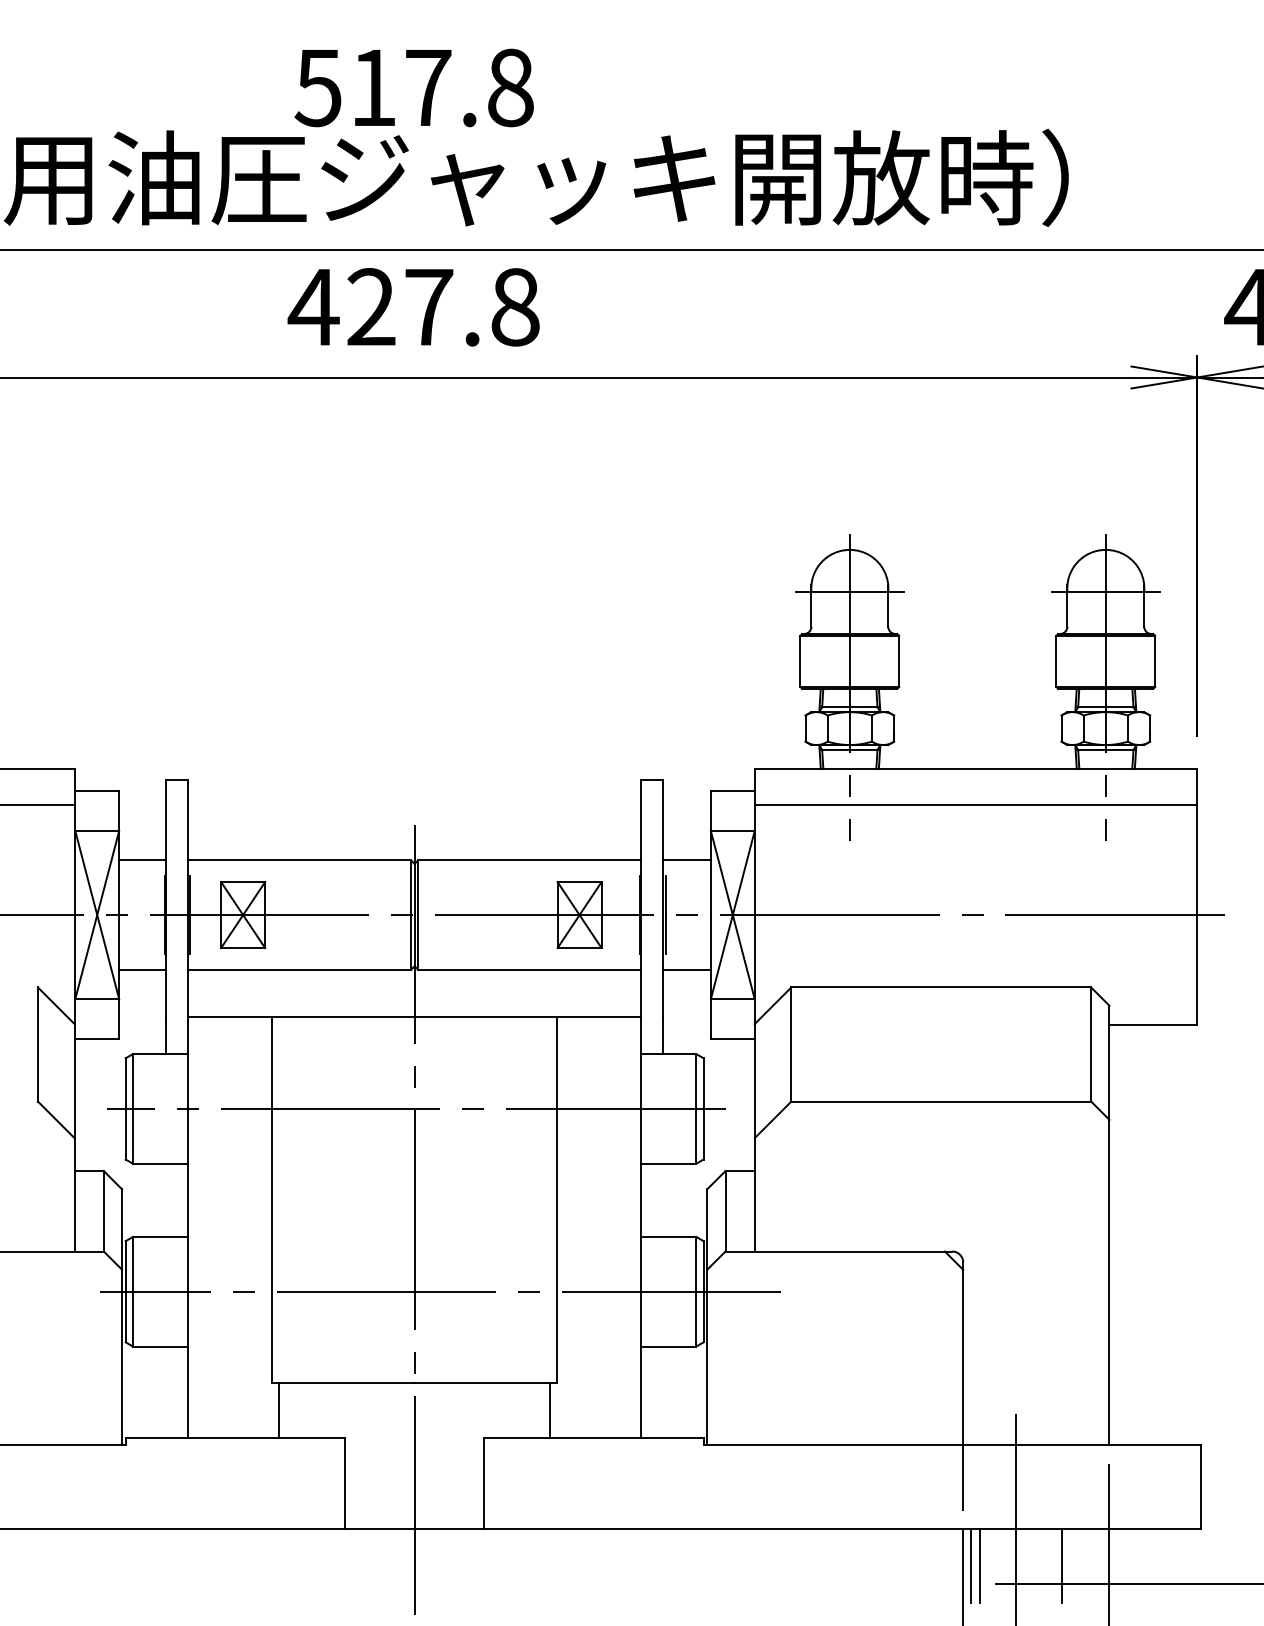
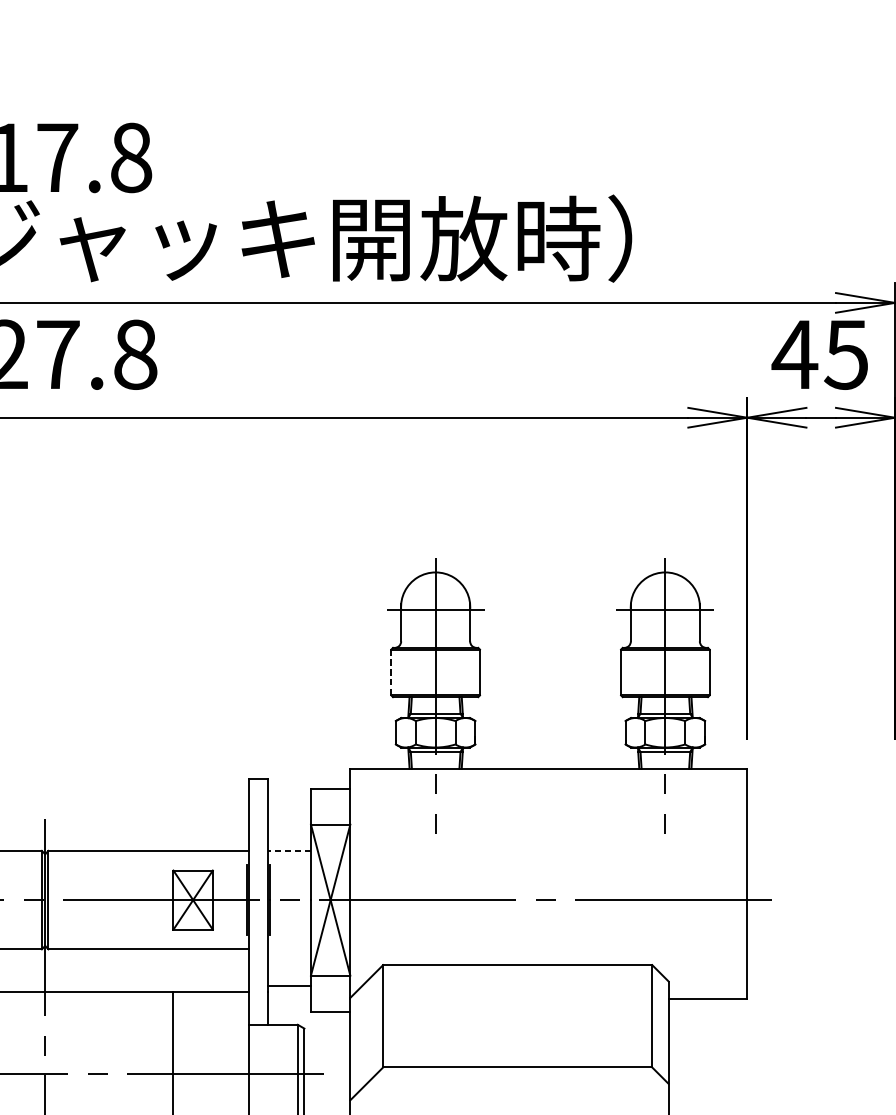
line: (800, 661) -> (391, 672), solid -> dashed
line: (975, 805) -> (548, 801), removed
line: (687, 860) -> (289, 851), solid -> dashed
line: (686, 969) -> (289, 985), moved

